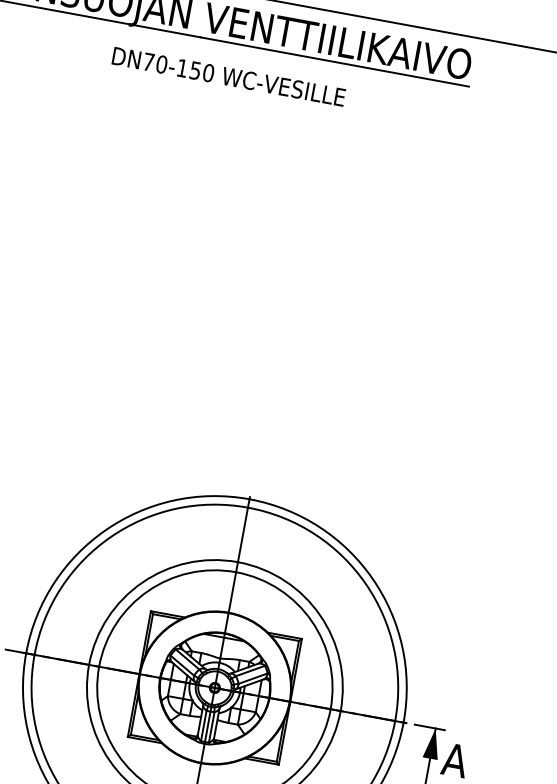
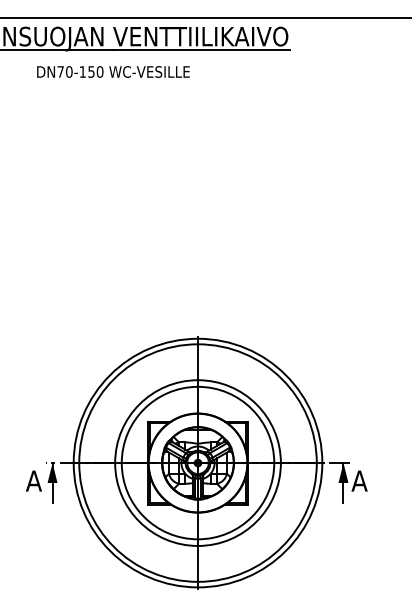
text: (229, 76) -> (113, 71), moved

